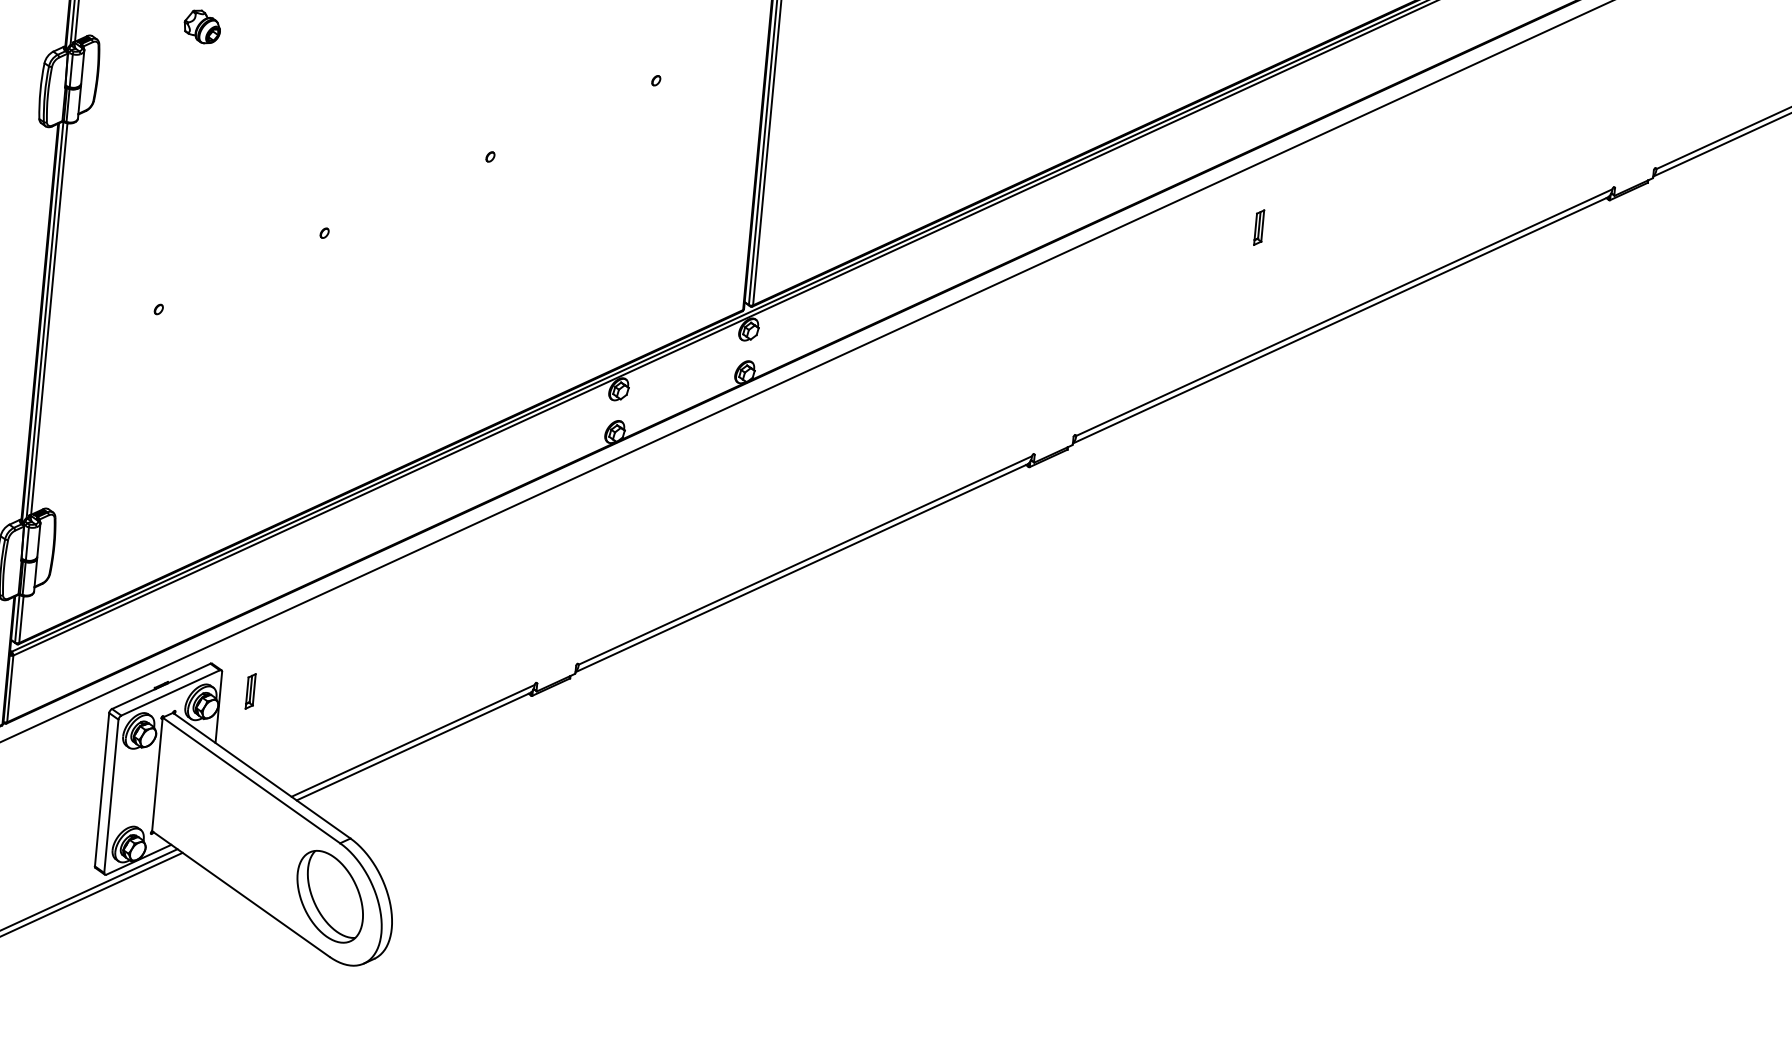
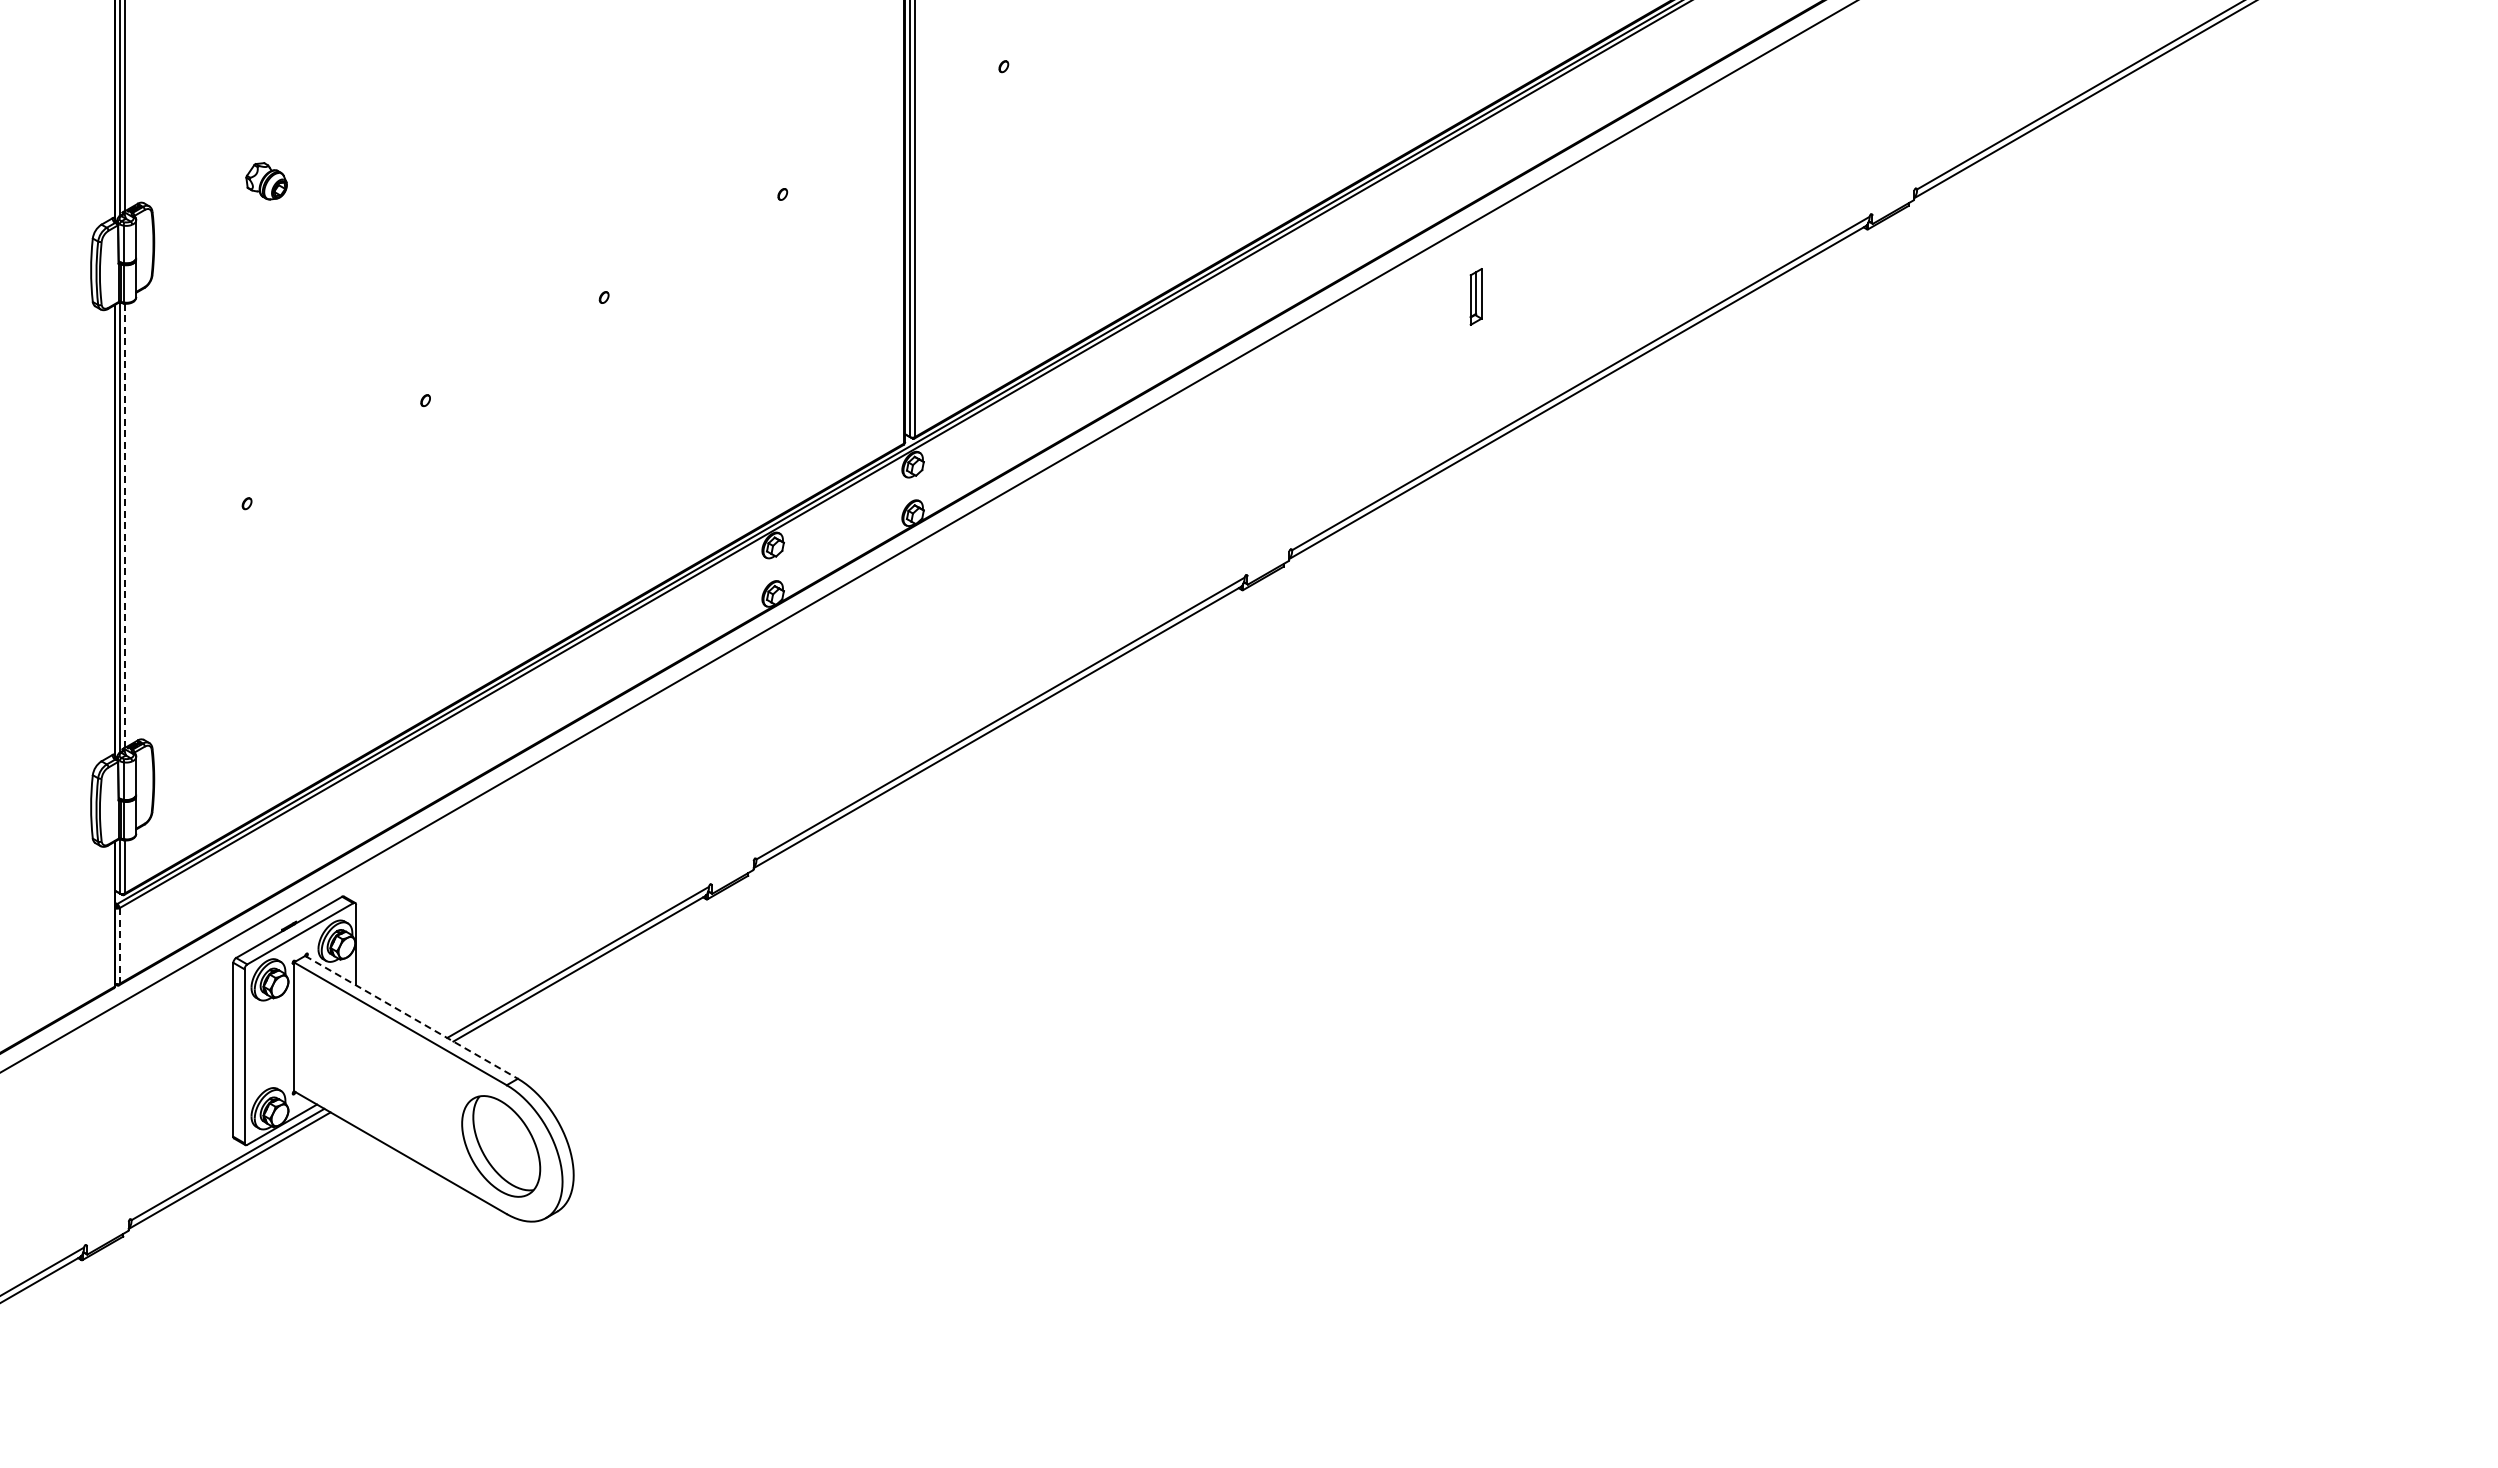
part: (1259, 227) -> (1476, 296), size x1.4
line: (48, 319) -> (124, 526), solid -> dashed
line: (10, 689) -> (119, 946), solid -> dashed
part: (250, 691) -> (390, 923), removed
line: (261, 775) -> (411, 1017), solid -> dashed

